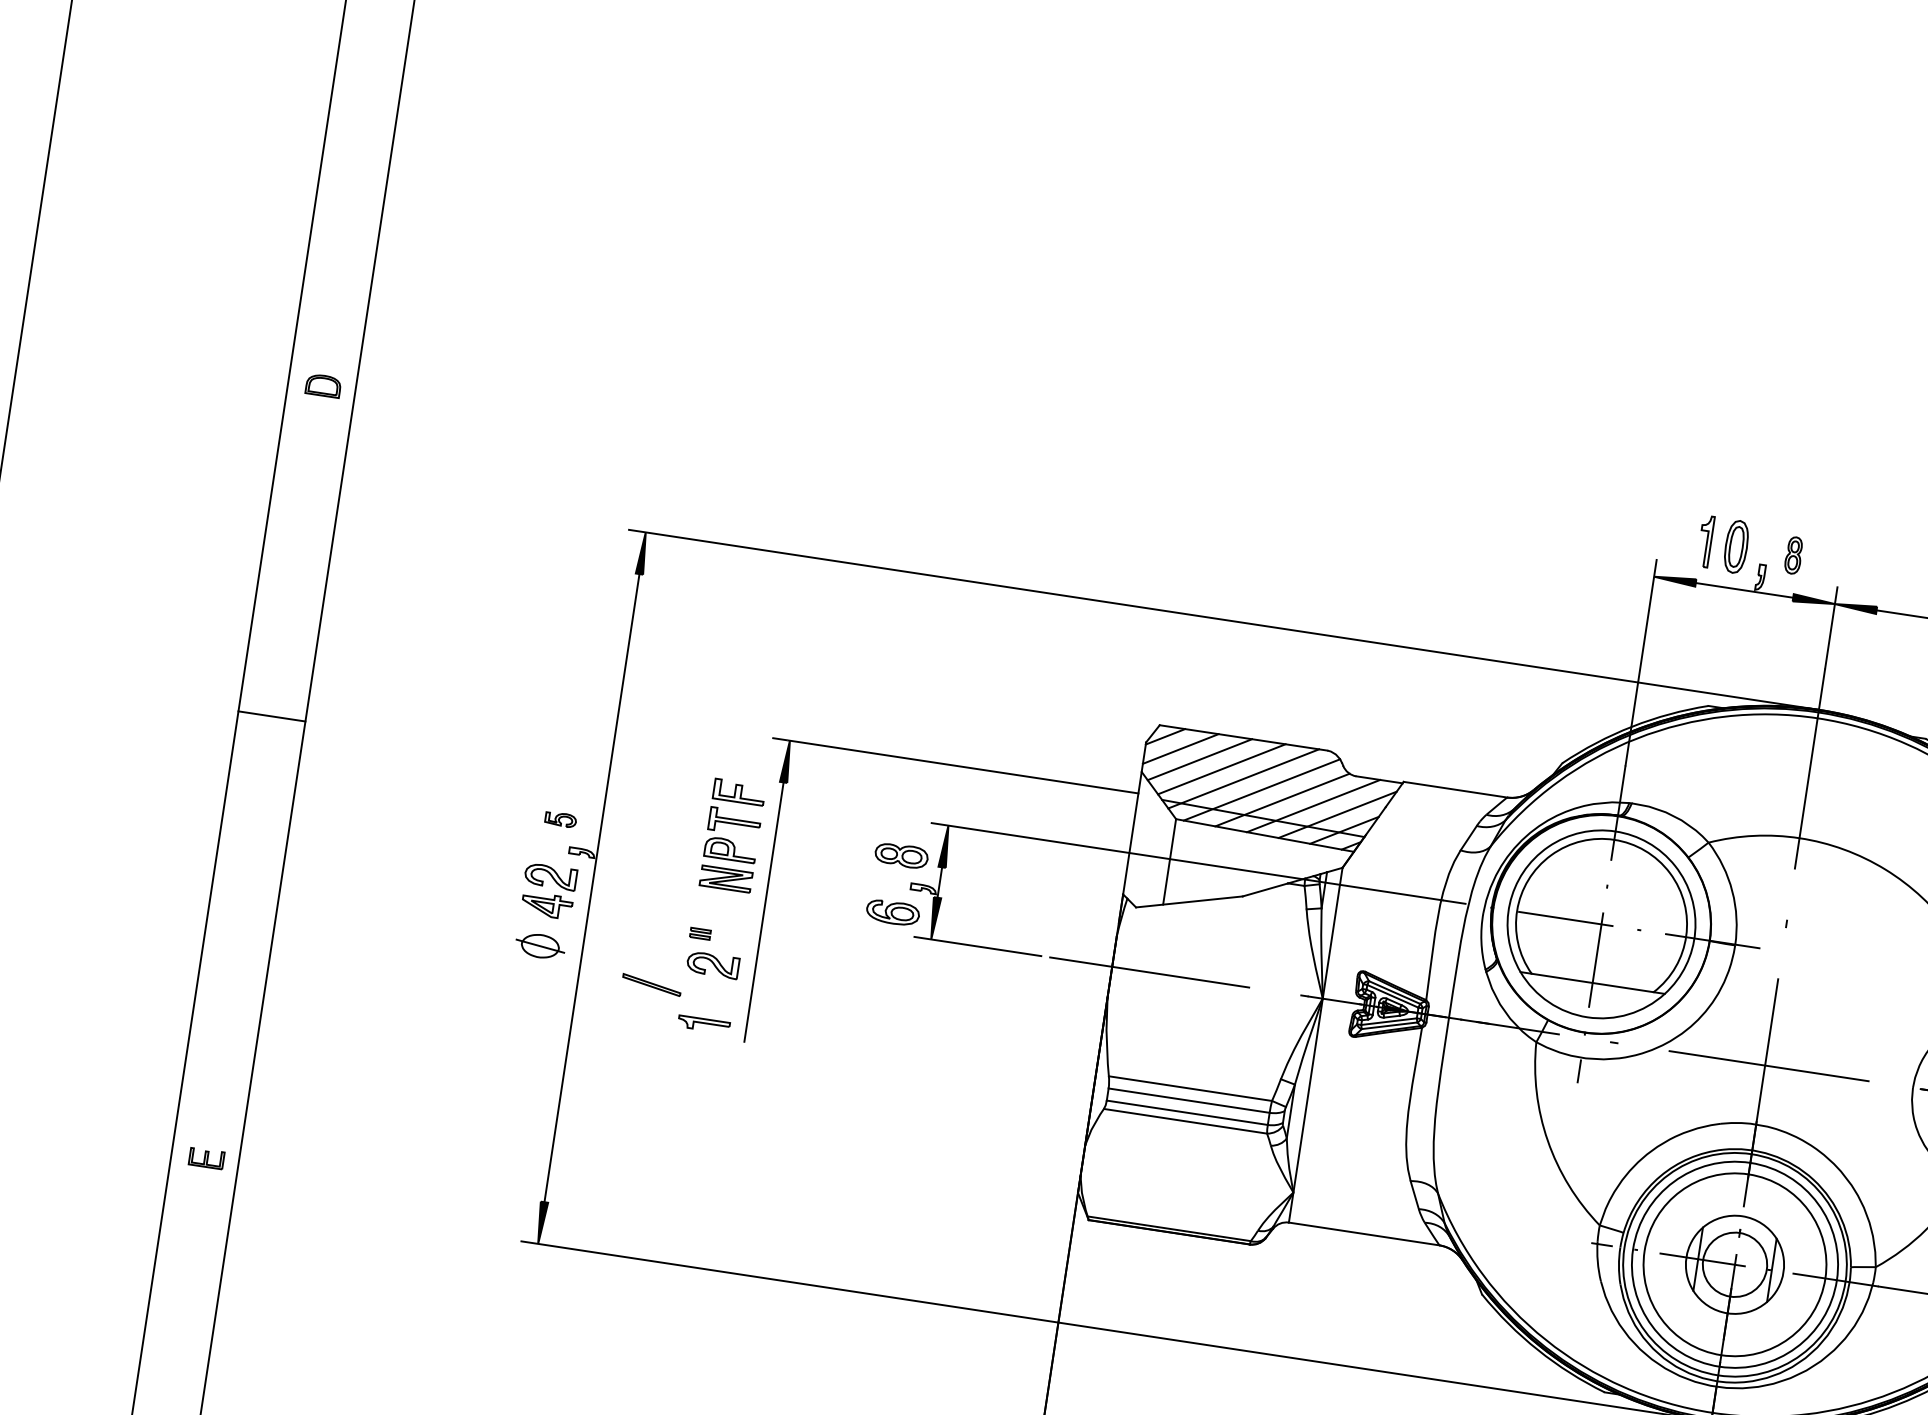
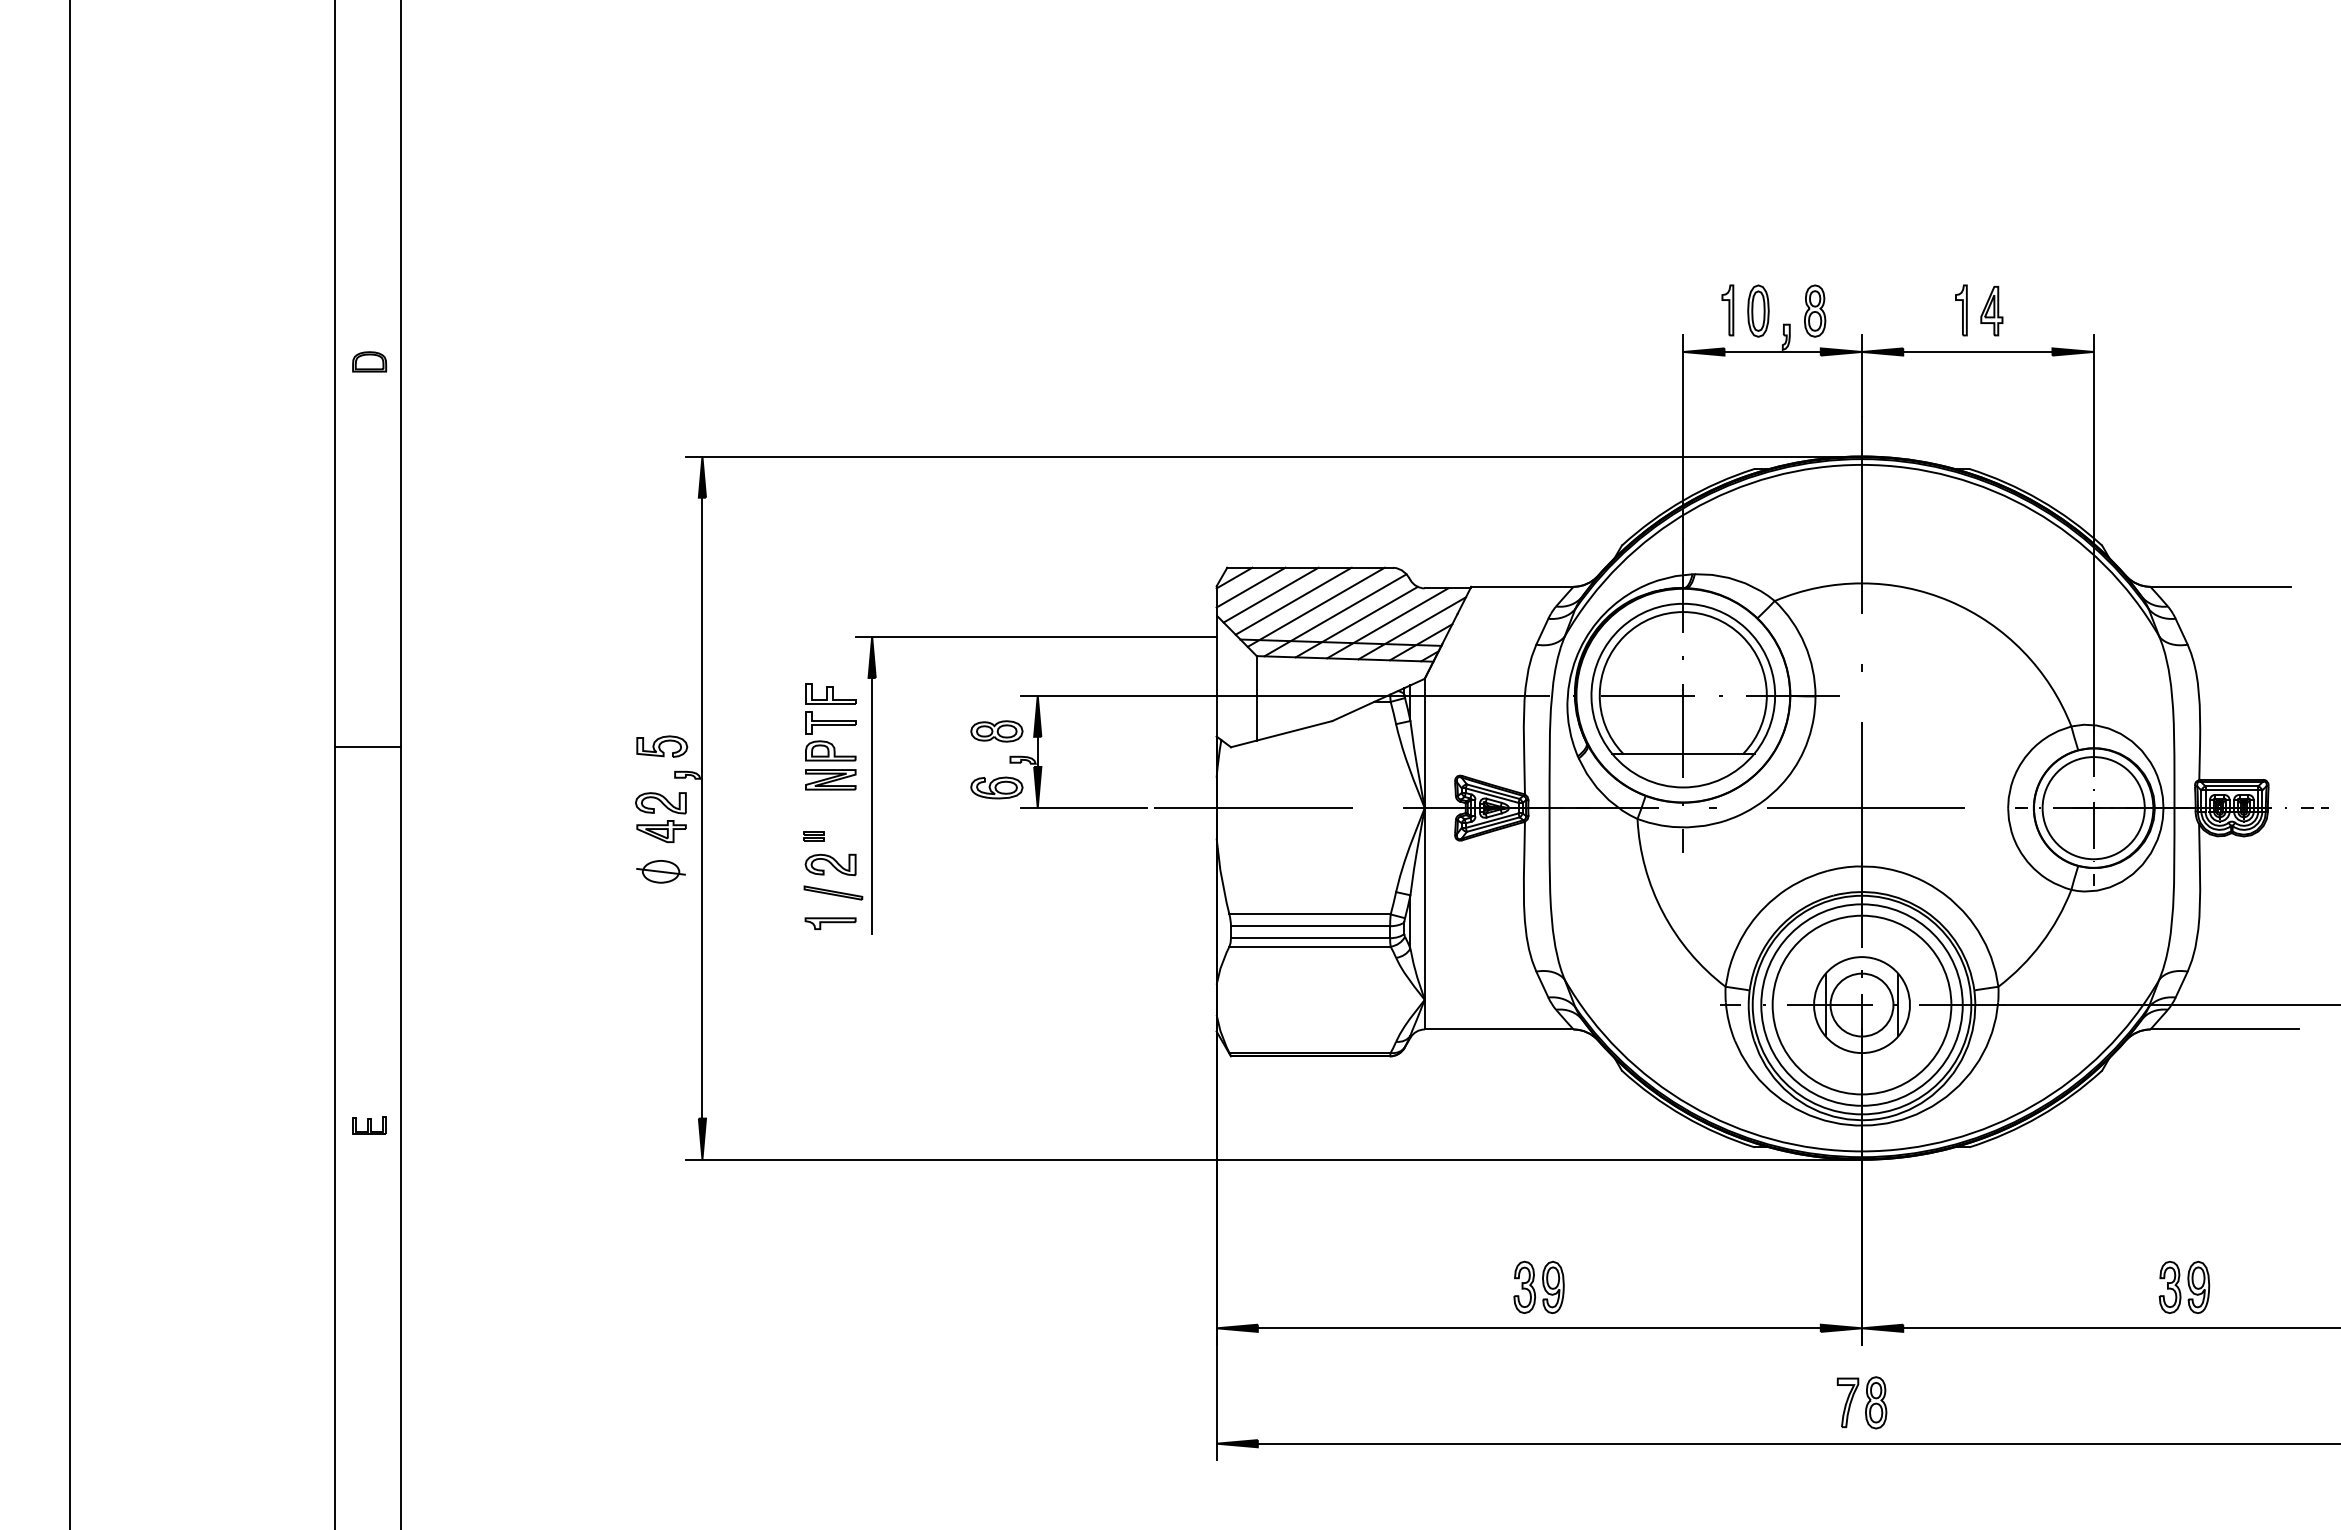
part: (1794, 554) -> (1815, 310), size x1.43
line: (271, 715) -> (367, 746), moved
part: (561, 819) -> (662, 746), size x1.67
part: (651, 984) -> (833, 892), moved

